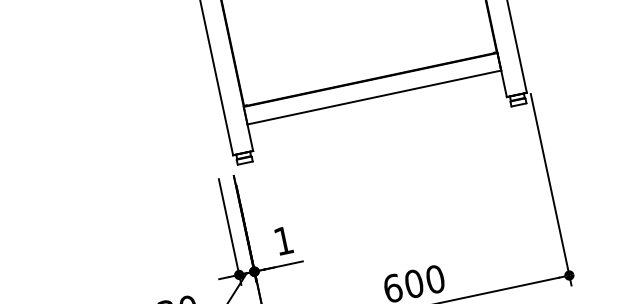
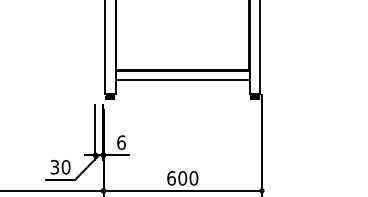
text: (283, 240) -> (121, 142), 1 -> 6

